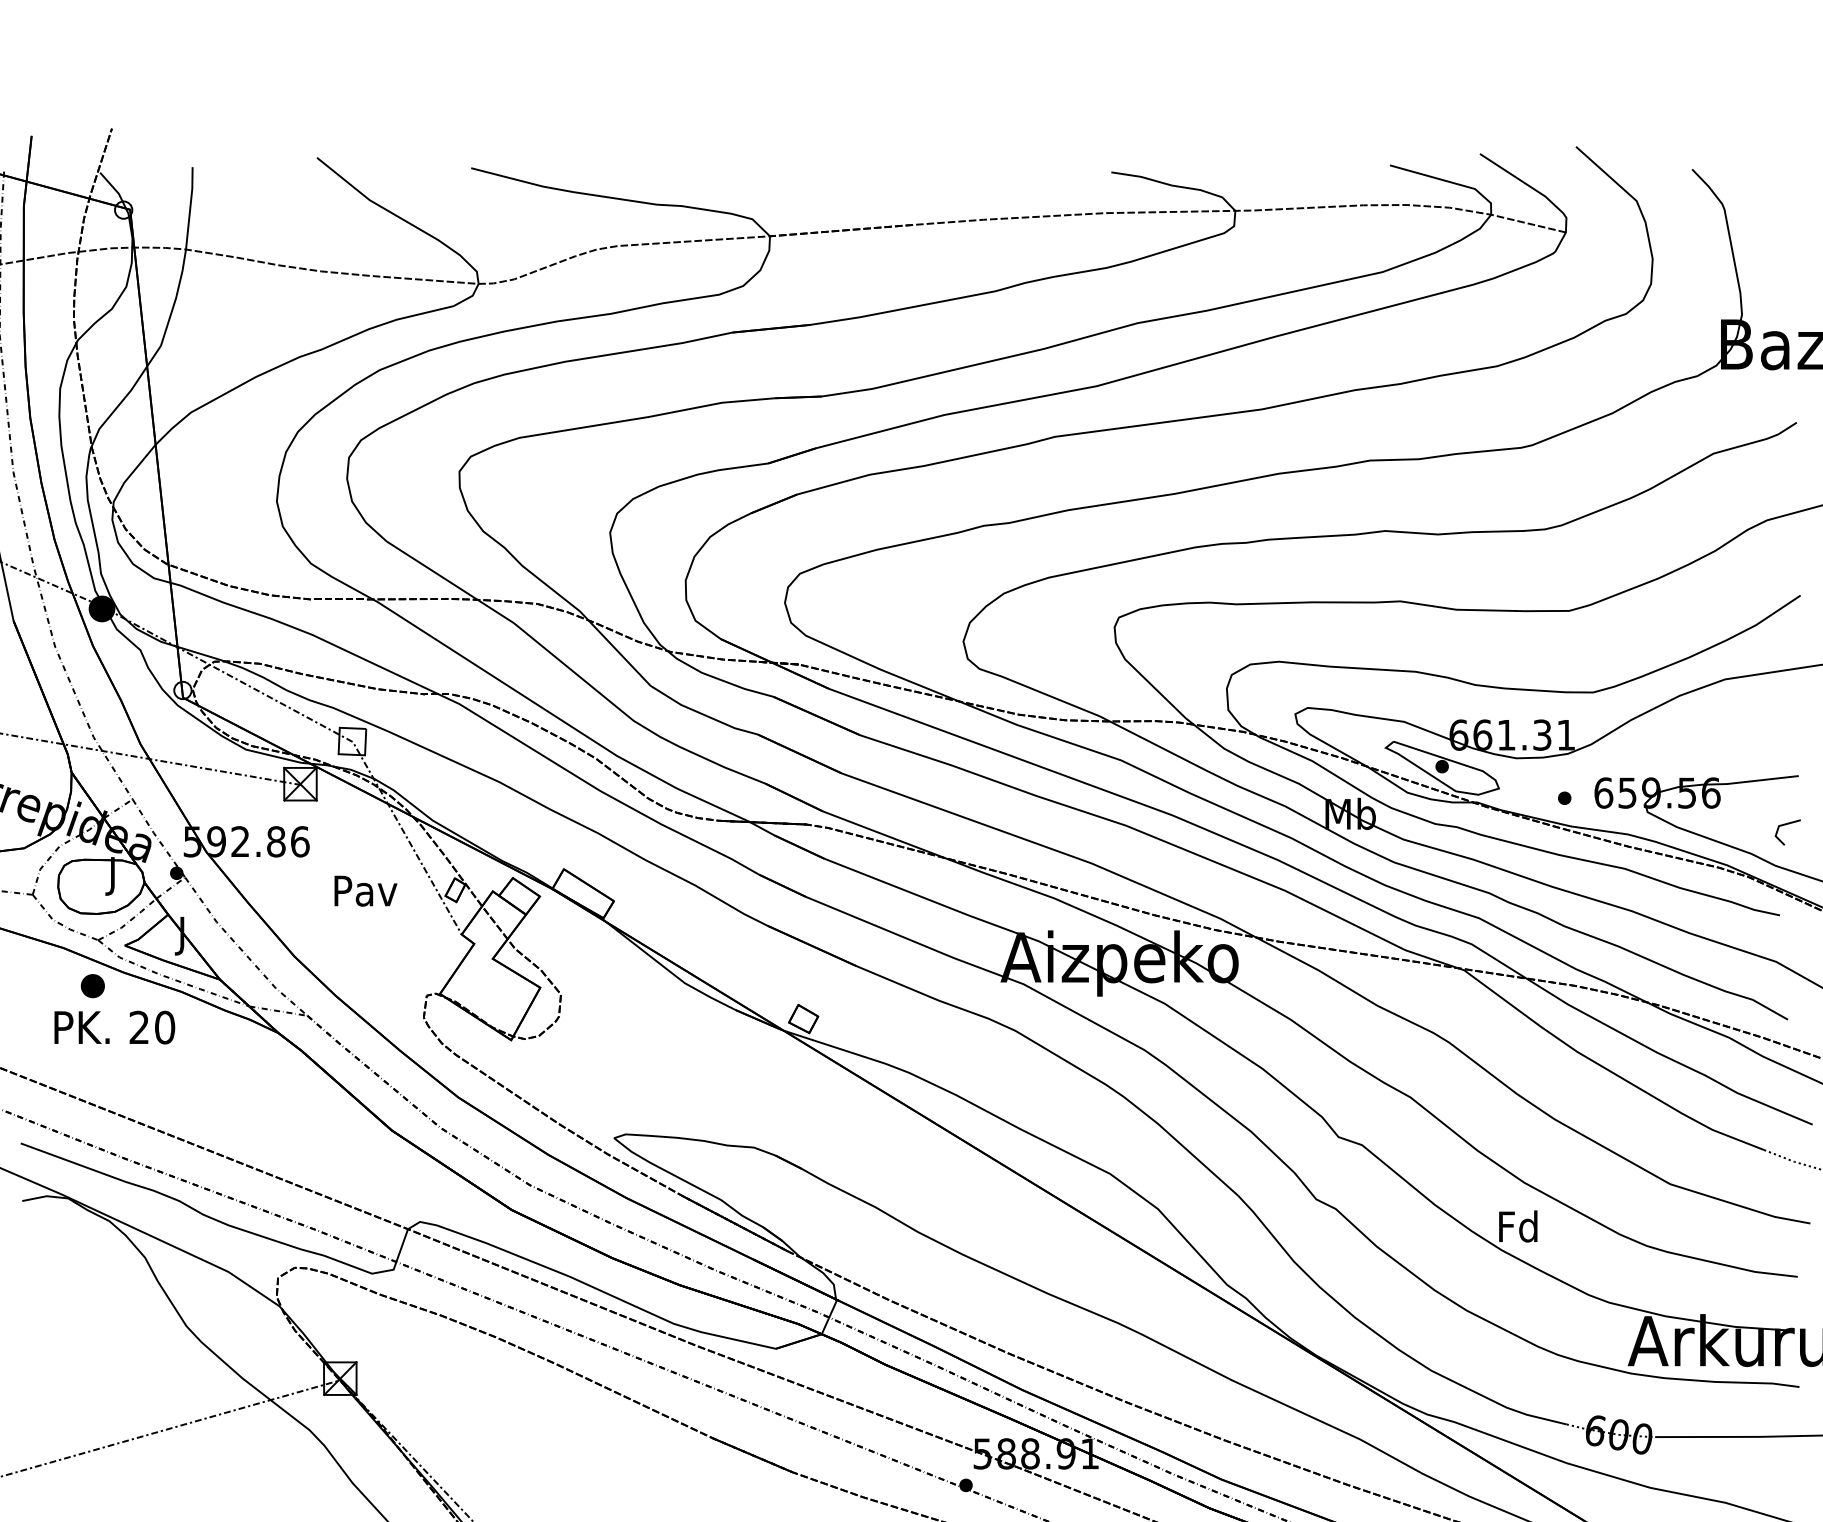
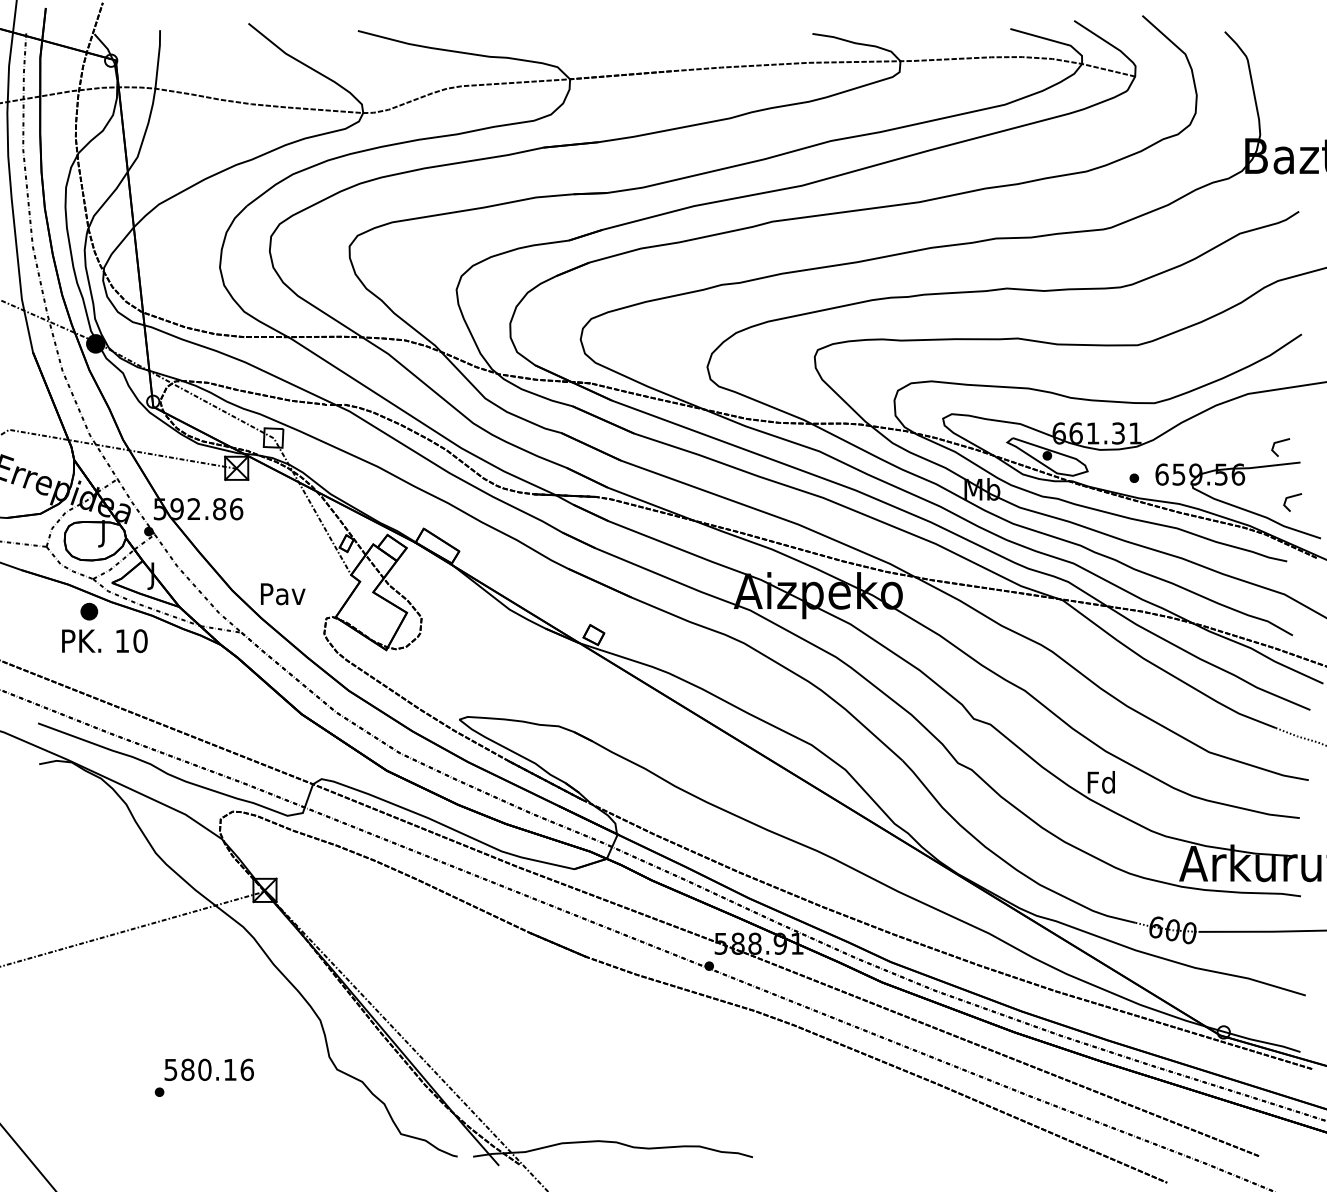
line: (1770, 747) -> (1280, 442), added
text: (366, 891) -> (283, 594), moved
text: (138, 1026) -> (121, 640), 20 -> 10

